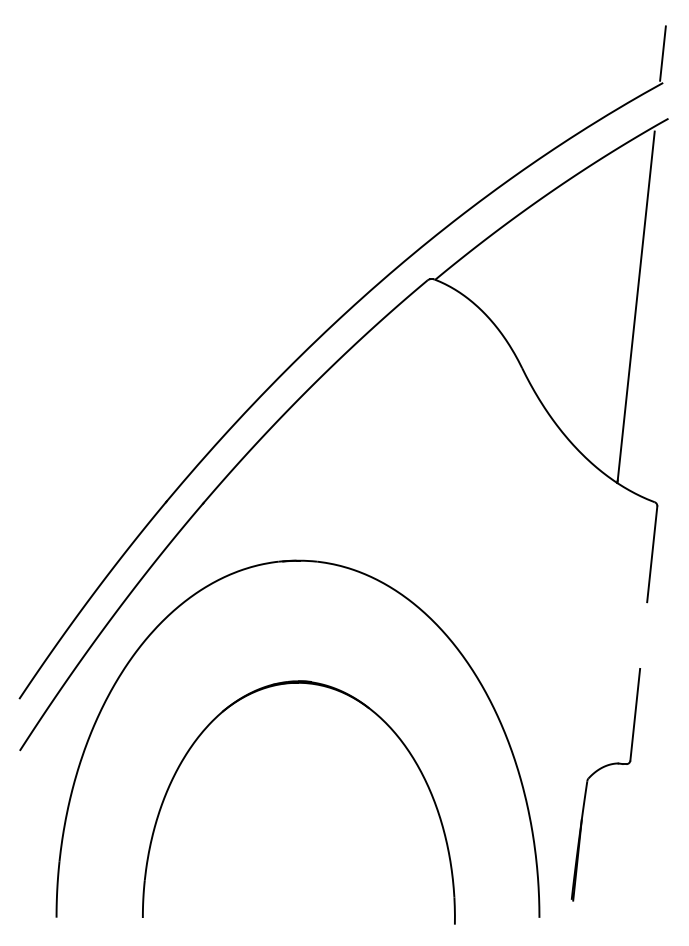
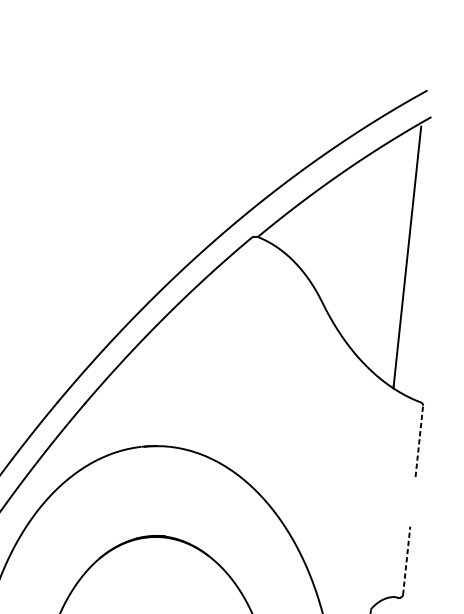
line: (662, 53) -> (426, 68), removed
line: (652, 553) -> (419, 440), solid -> dashed
line: (635, 714) -> (406, 560), solid -> dashed

